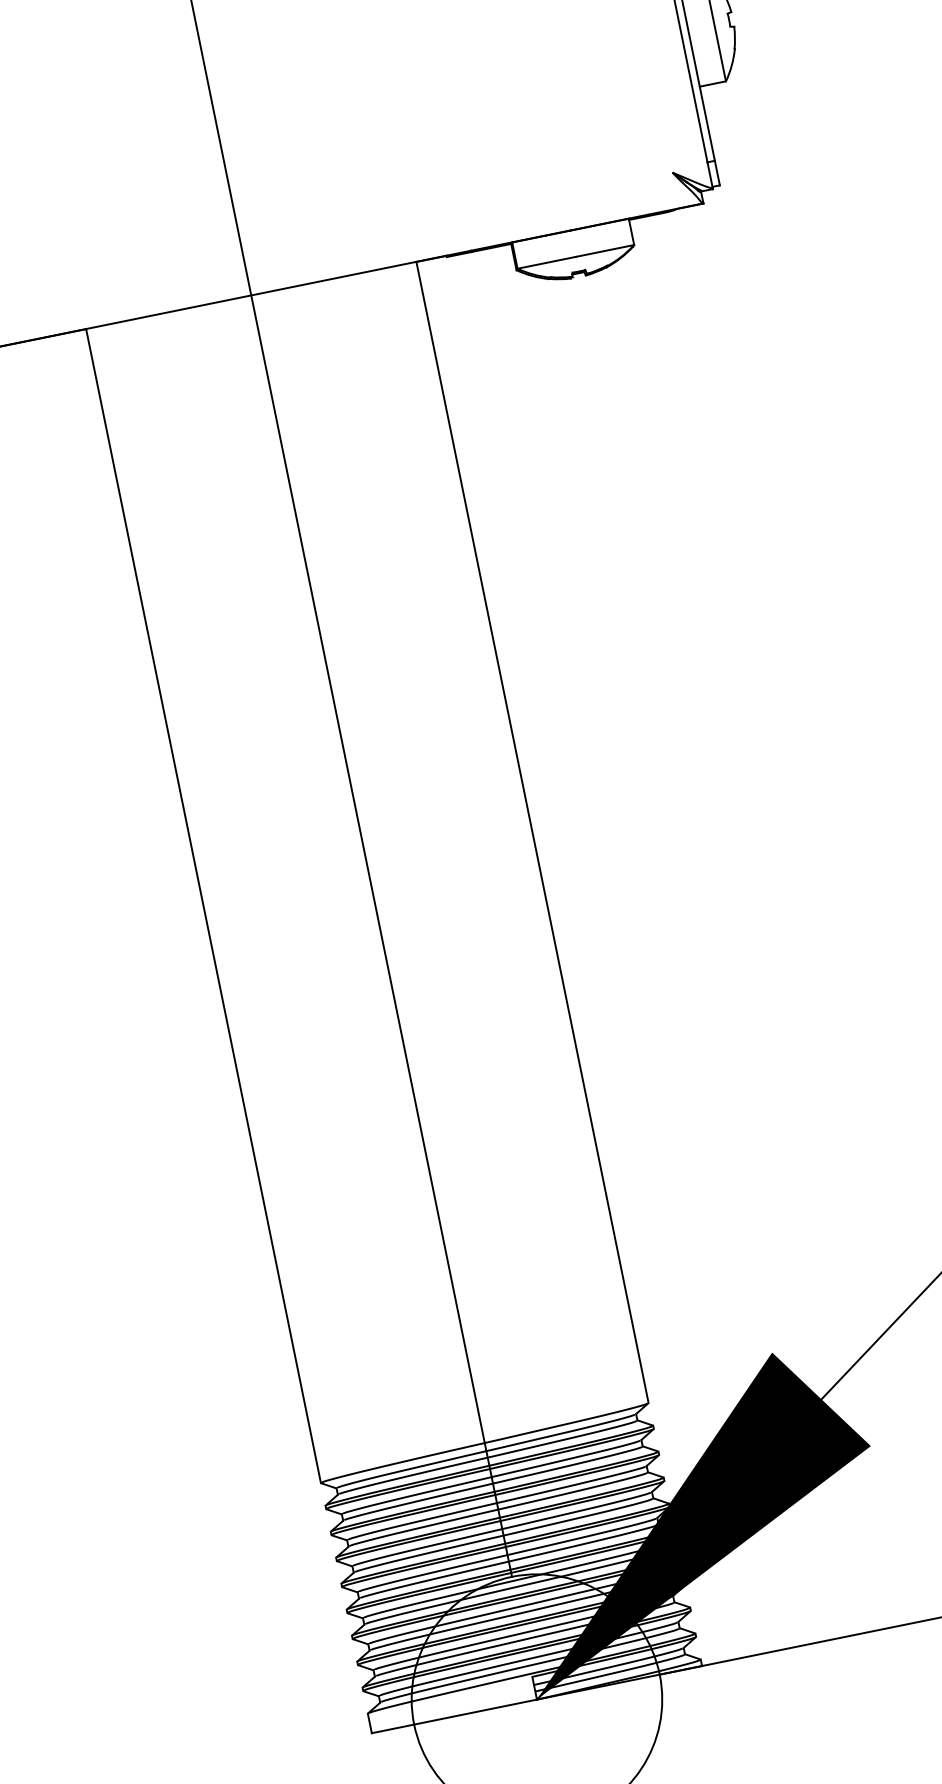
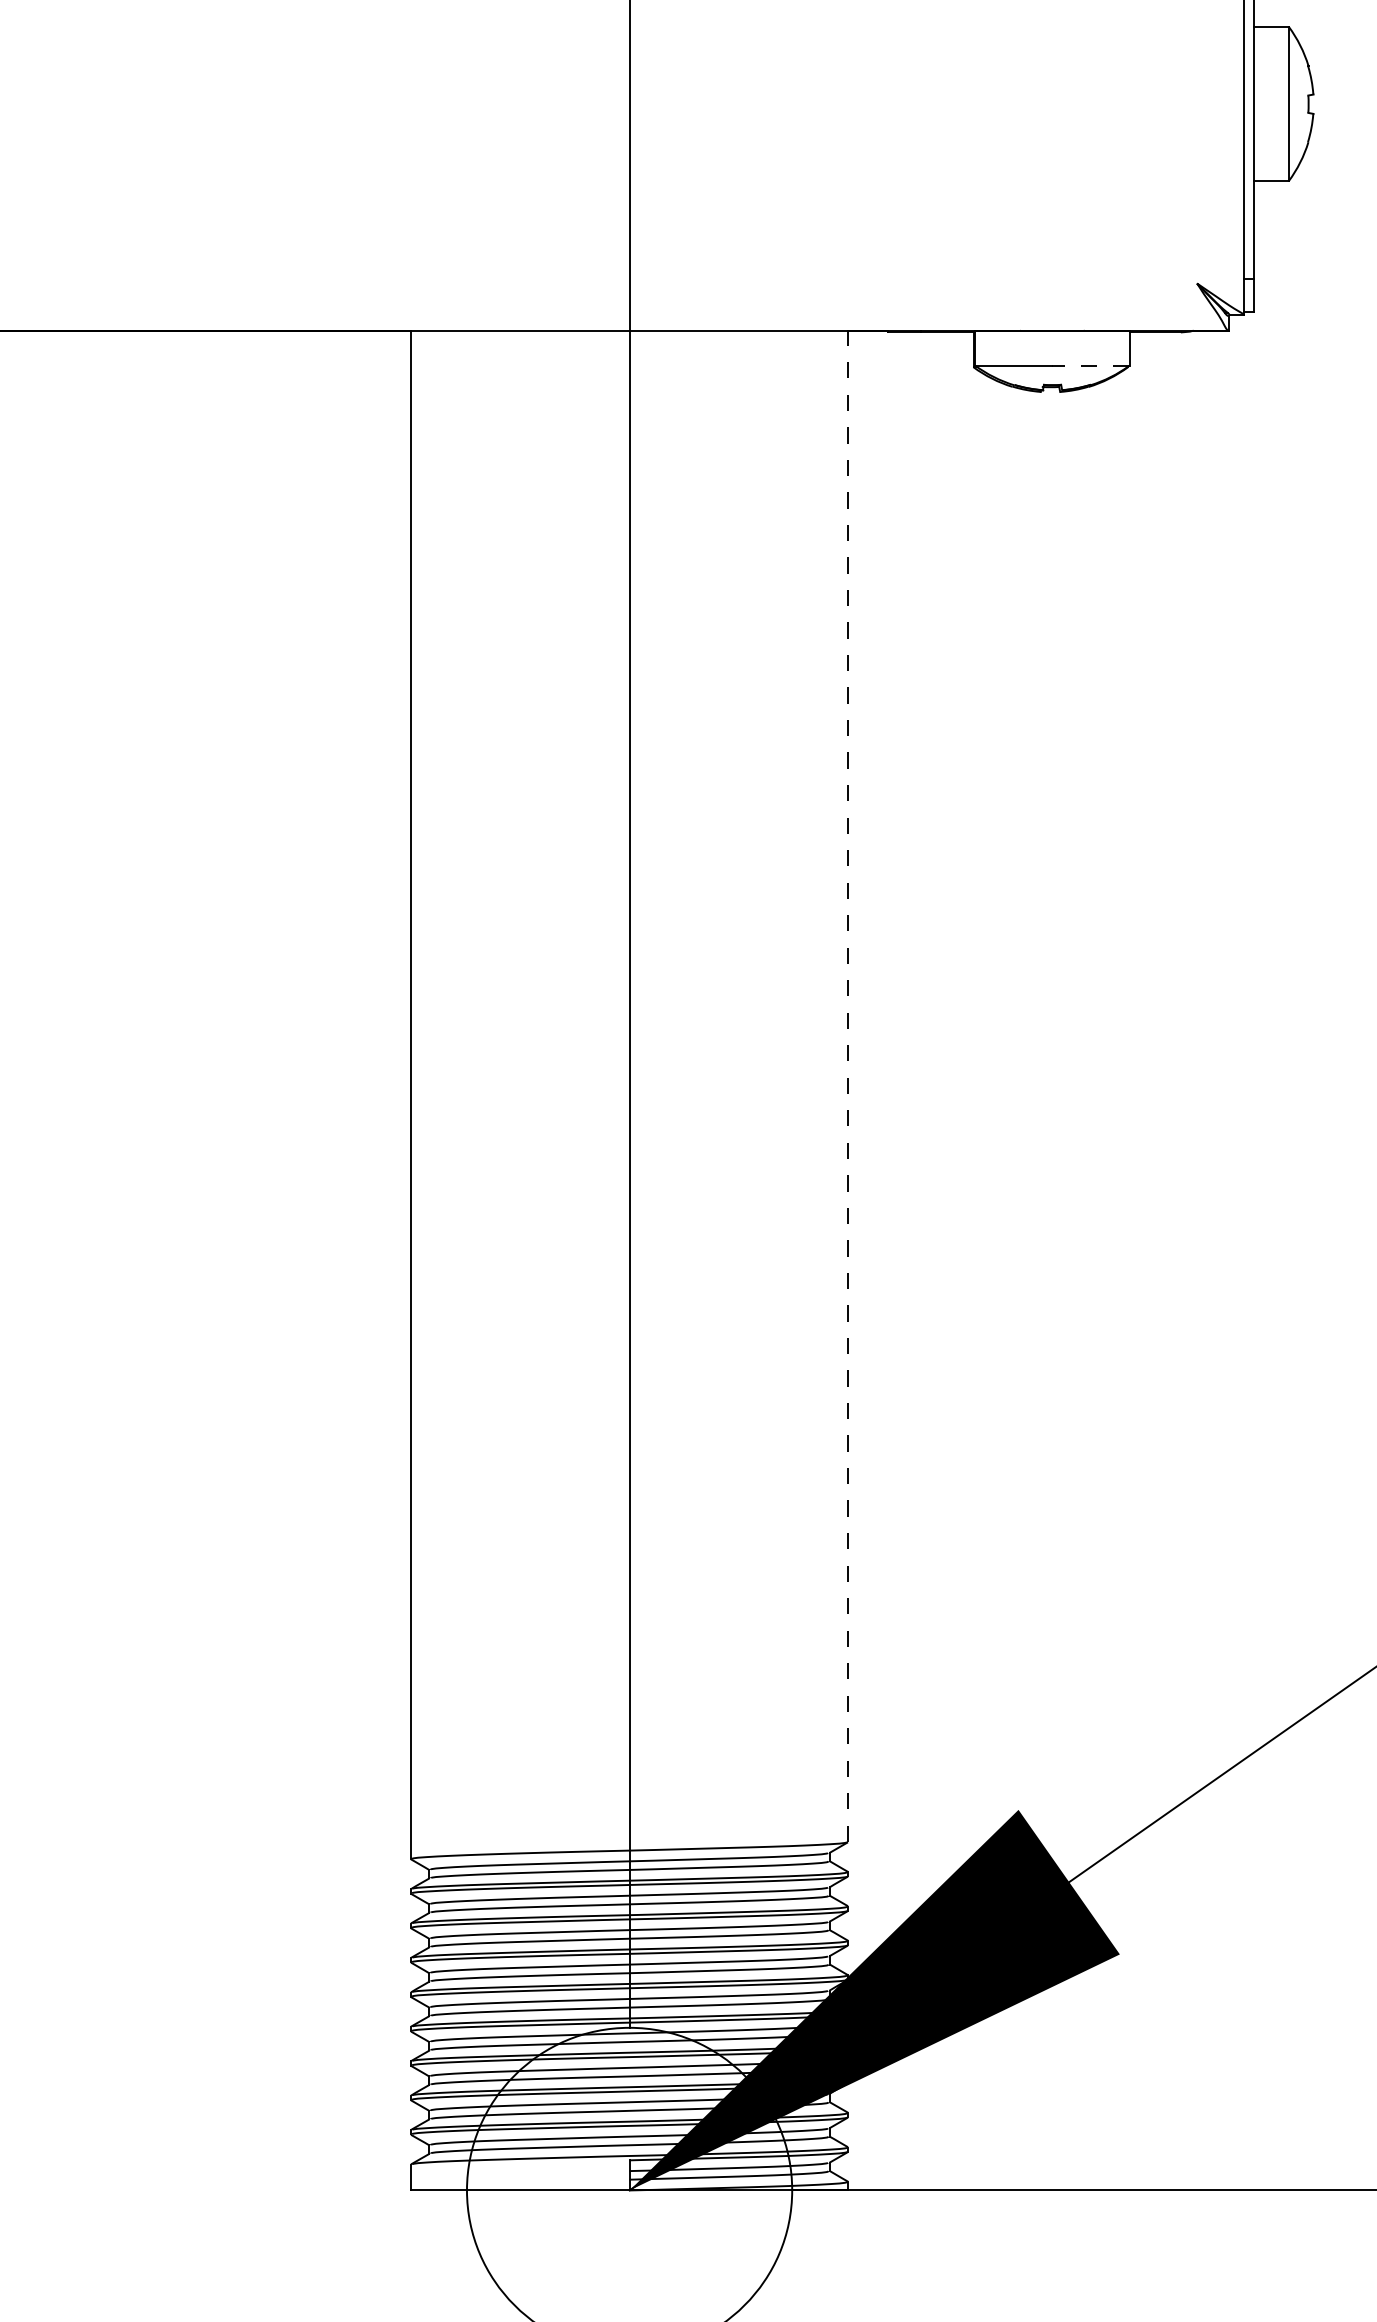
line: (605, 250) -> (1091, 365), solid -> dashed
line: (532, 832) -> (848, 1086), solid -> dashed

